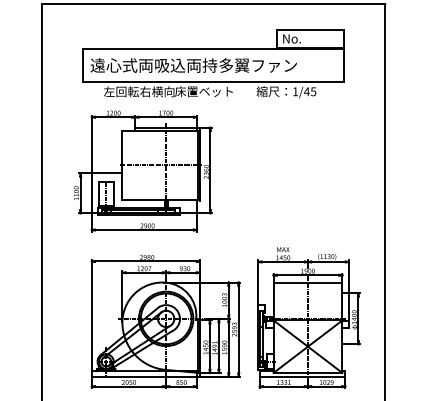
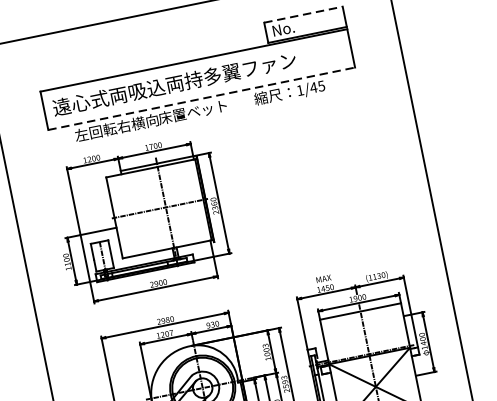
line: (311, 30) -> (304, 14), solid -> dashed
line: (213, 82) -> (201, 99), solid -> dashed

